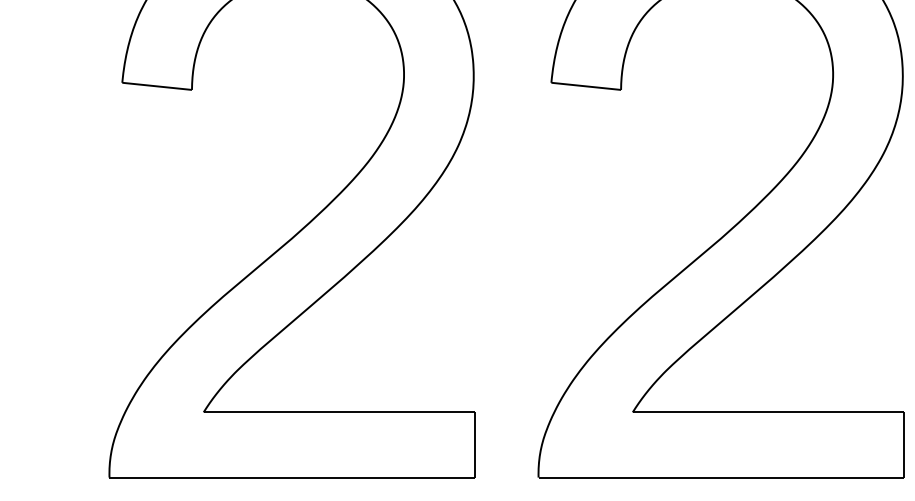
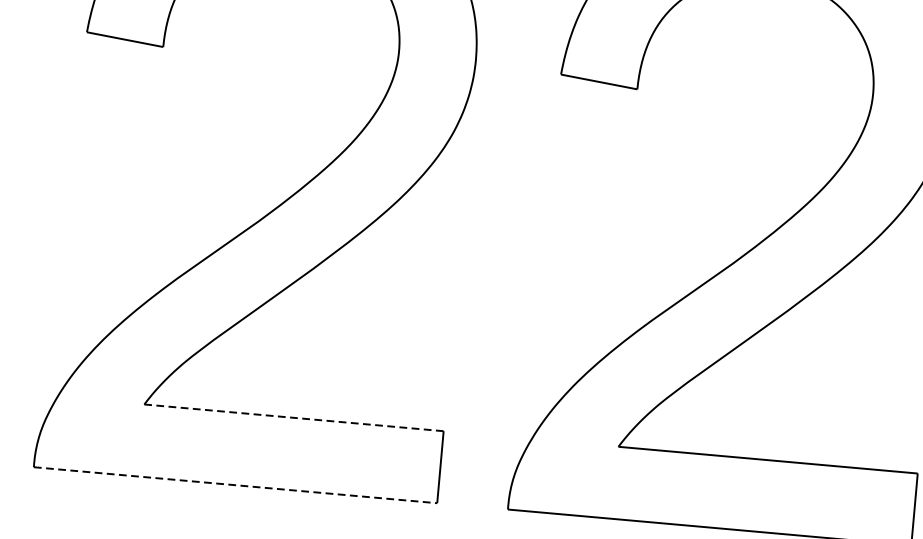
line: (338, 412) -> (293, 417), solid -> dashed
line: (292, 477) -> (236, 485), solid -> dashed

